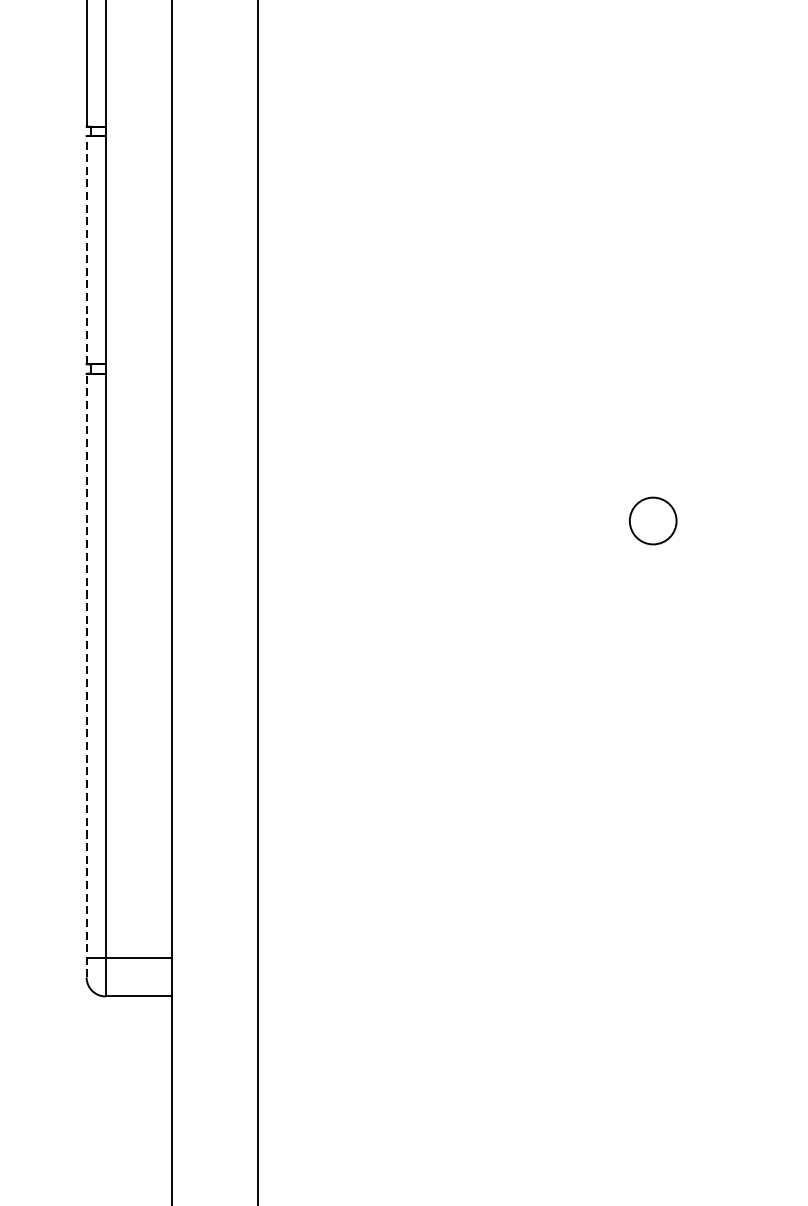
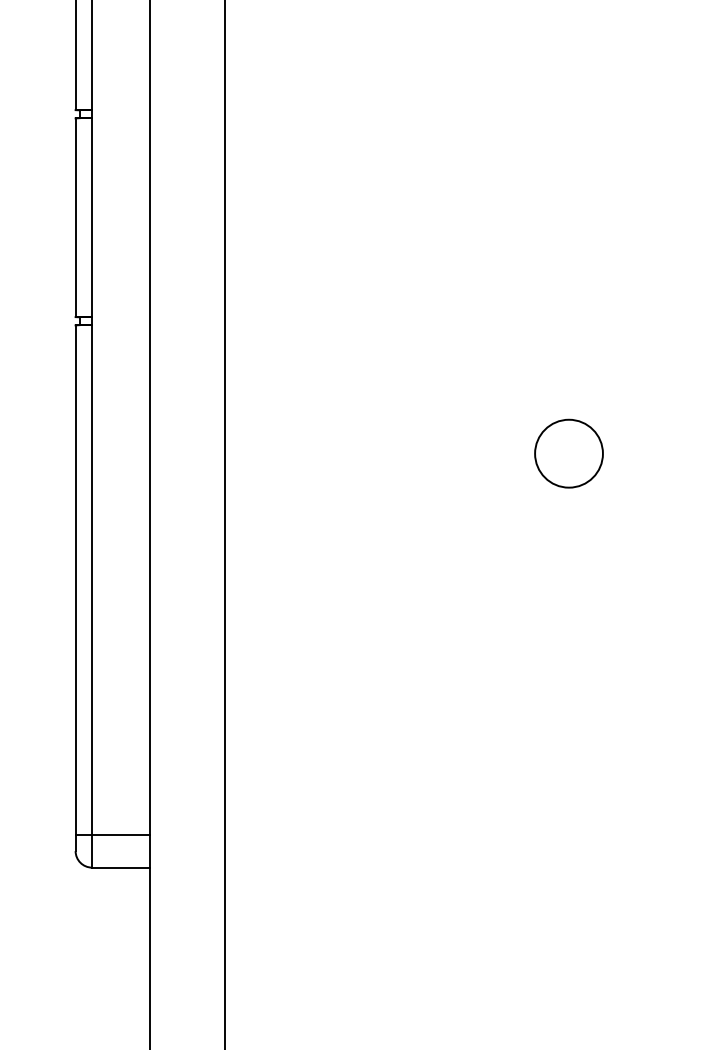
line: (86, 249) -> (75, 217), dashed -> solid
circle: (652, 520) -> (568, 453), size x1.67
line: (86, 675) -> (75, 588), dashed -> solid

